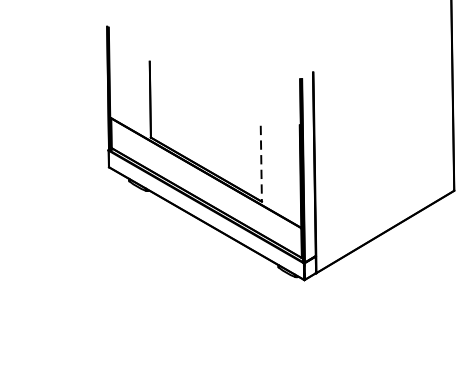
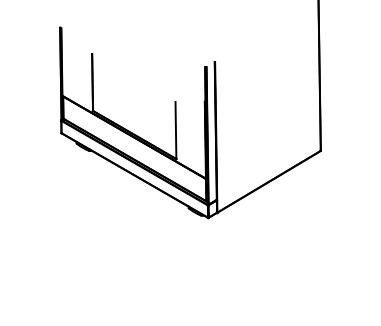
line: (260, 163) -> (175, 130), dashed -> solid

